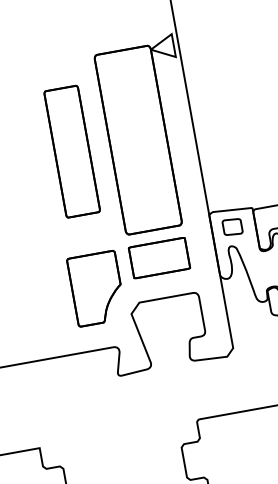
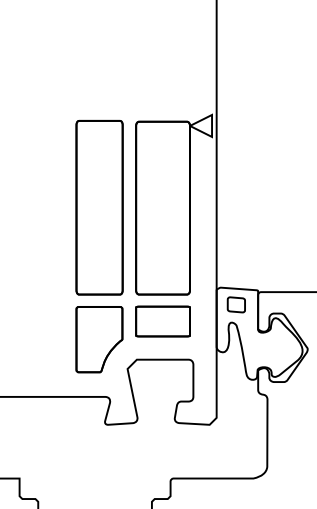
part: (72, 151) -> (99, 207), size x1.43

